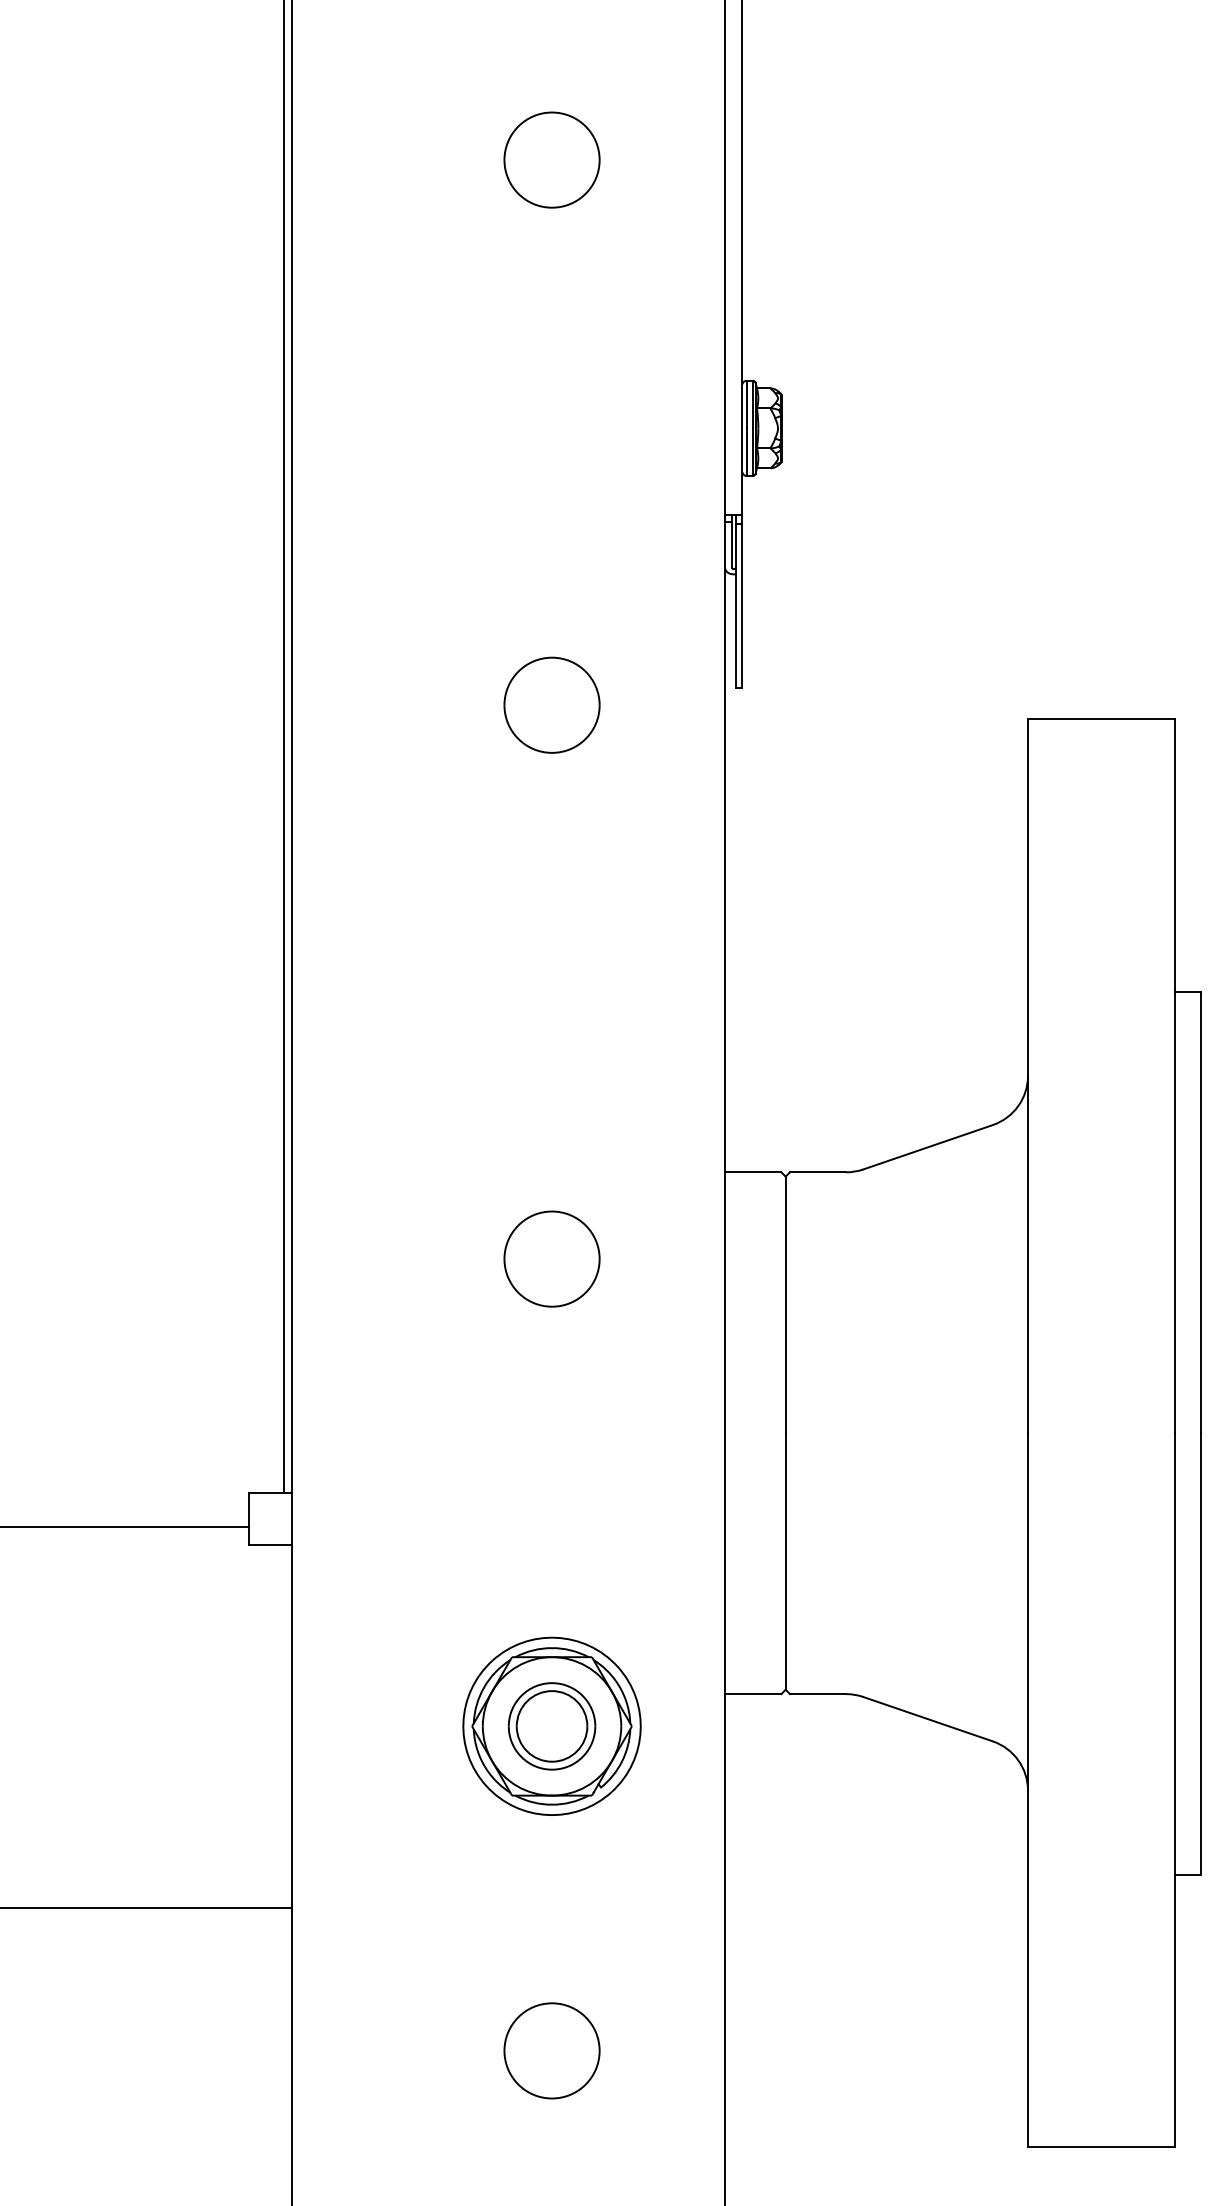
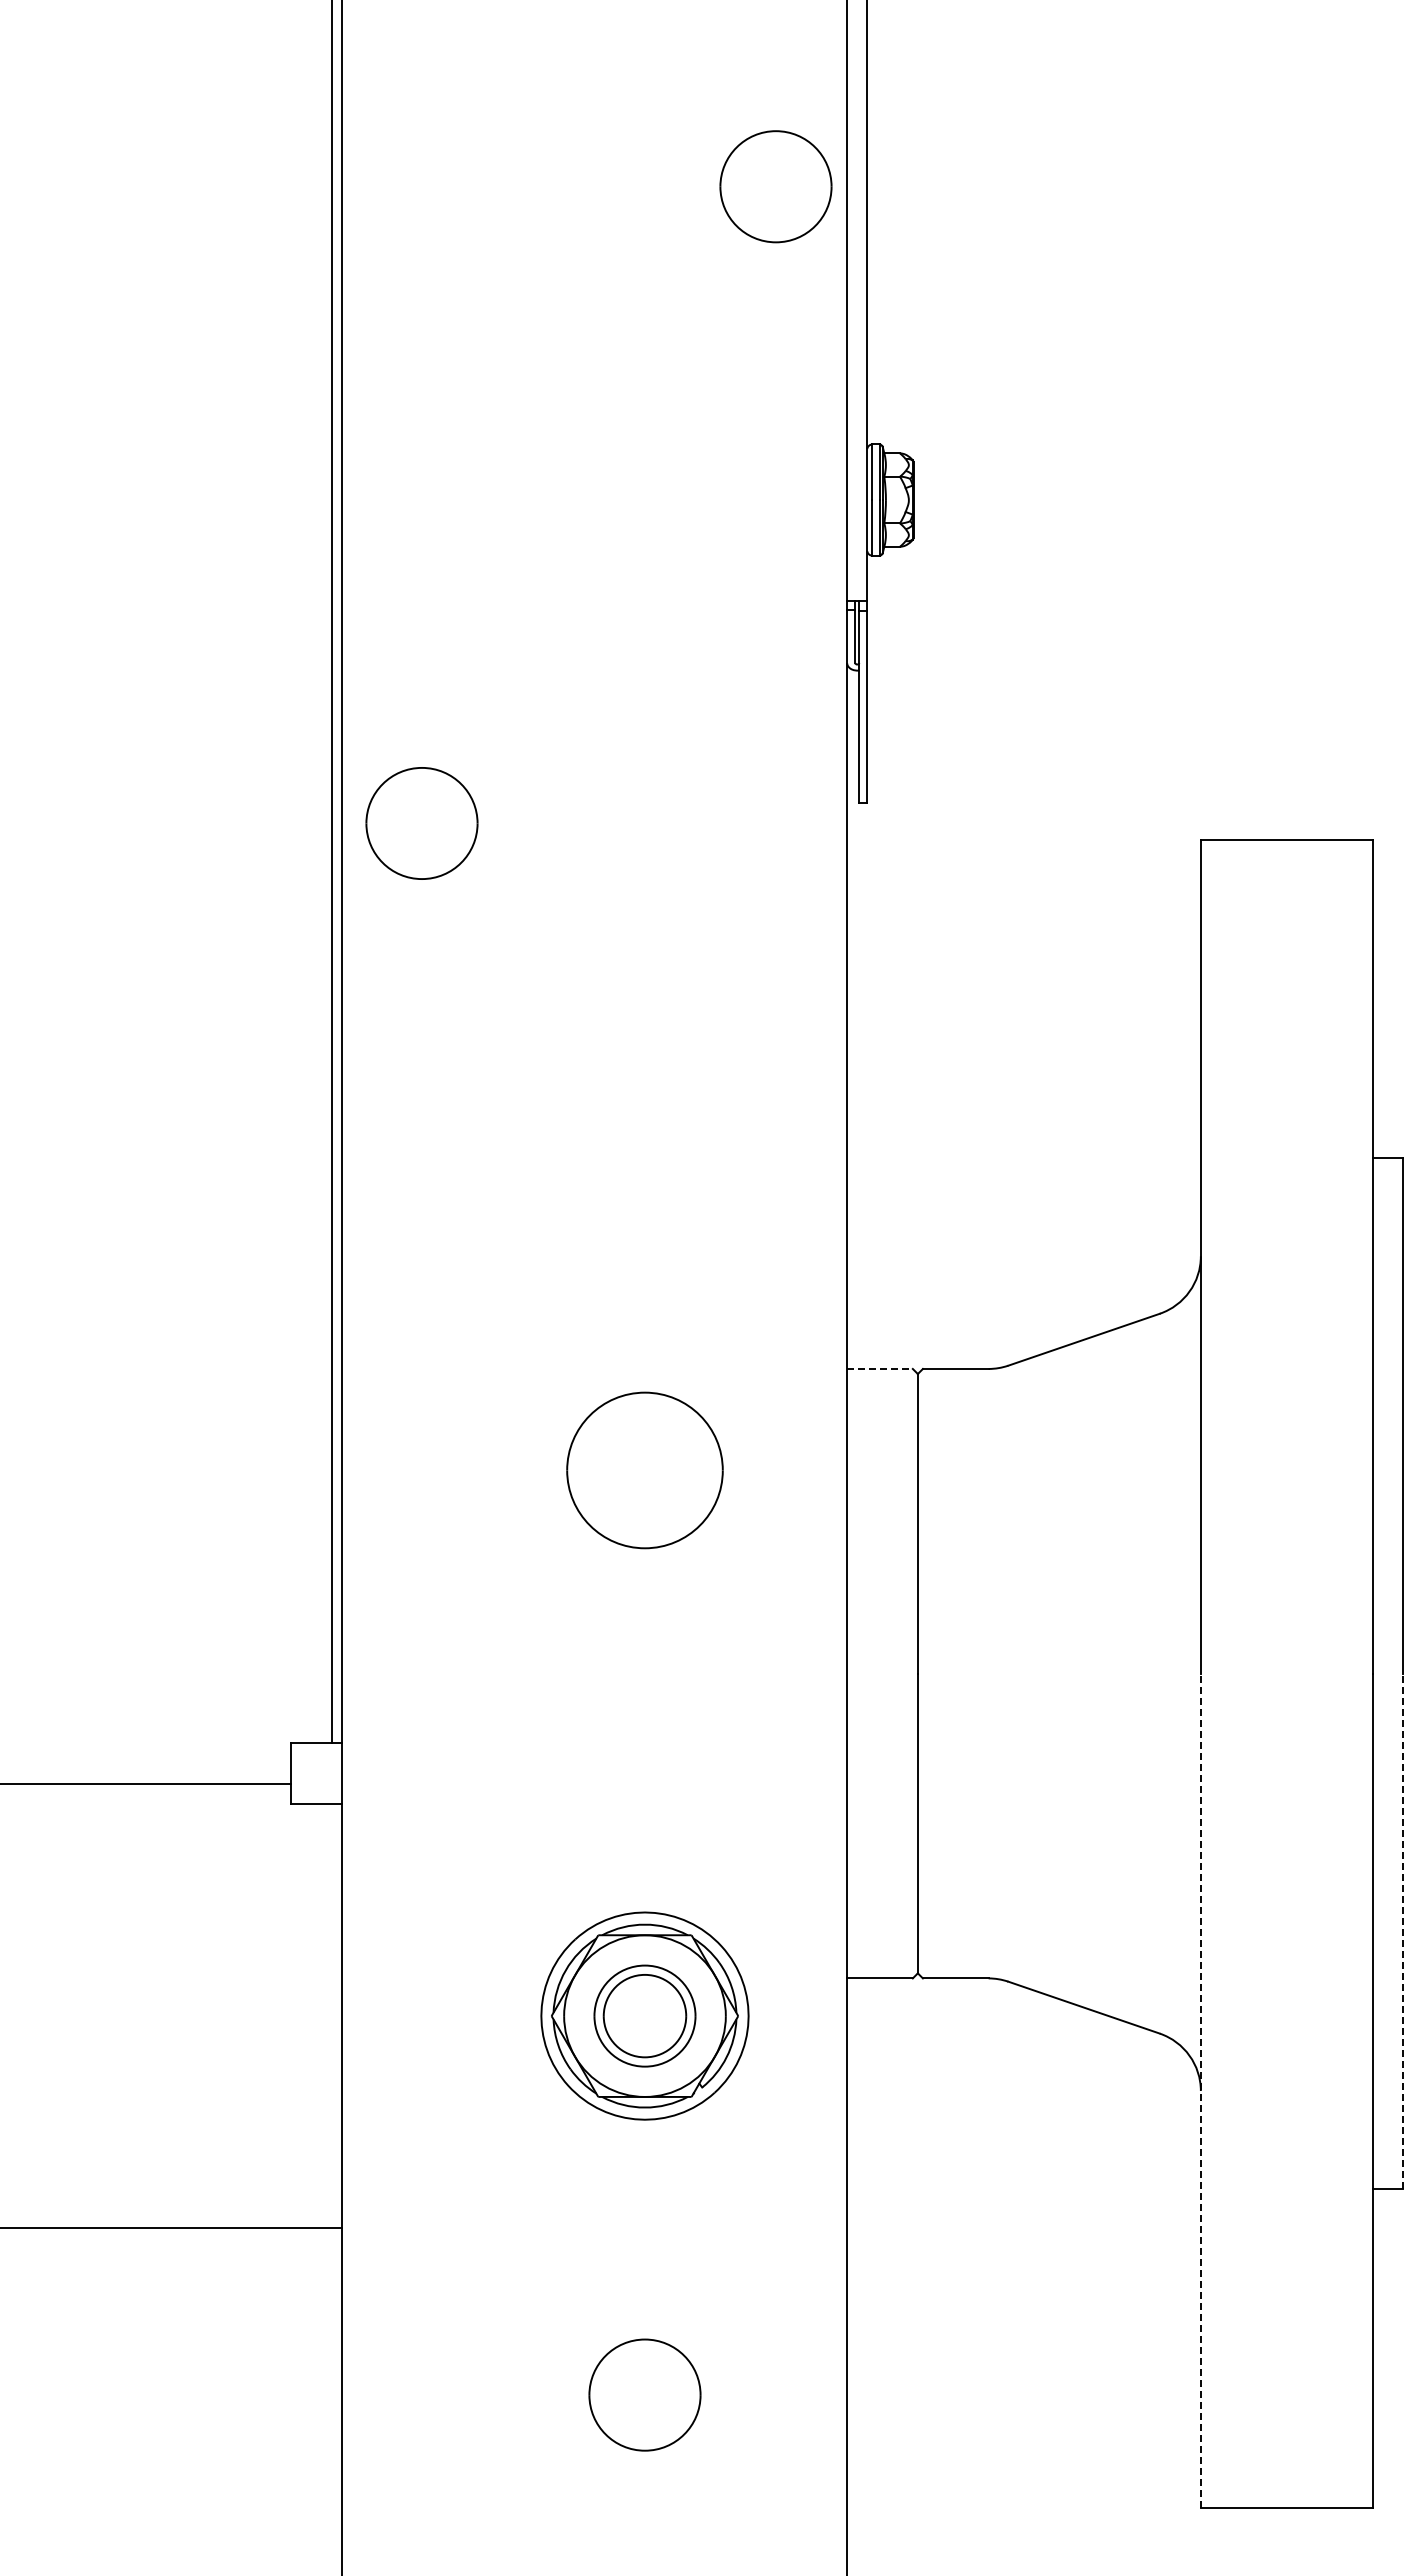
part: (551, 159) -> (775, 186), moved
part: (551, 705) -> (421, 823), moved
line: (752, 1171) -> (879, 1368), solid -> dashed
part: (551, 1258) -> (644, 1469), size x1.4
line: (1201, 1653) -> (1403, 1931), solid -> dashed
line: (1027, 1790) -> (1200, 2090), solid -> dashed

